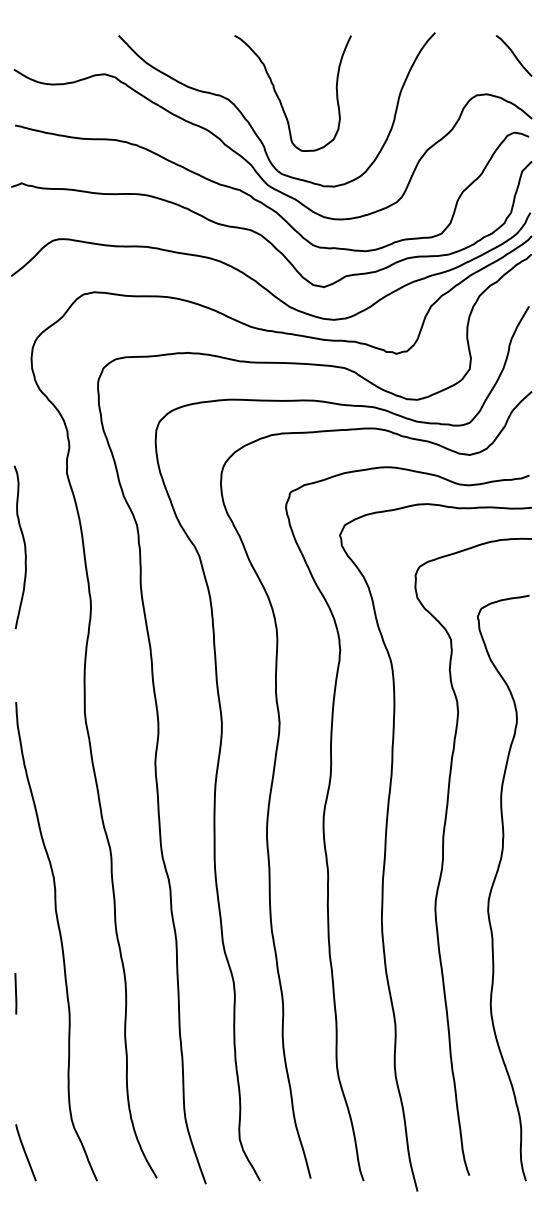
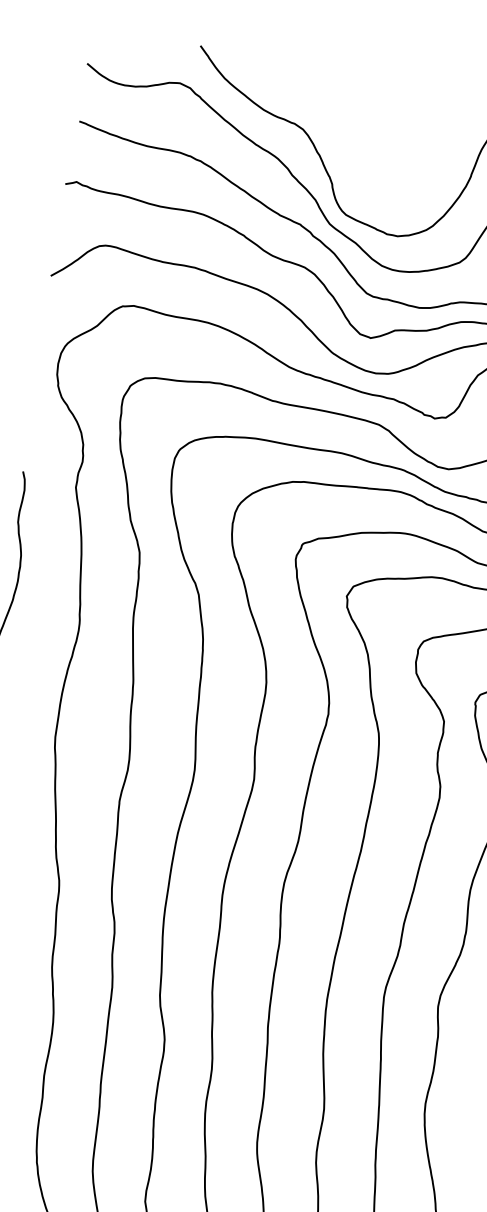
curve: (280, 99) -> (356, 137), removed

